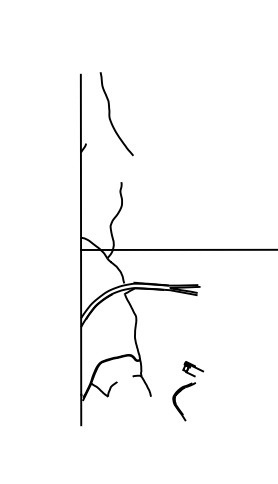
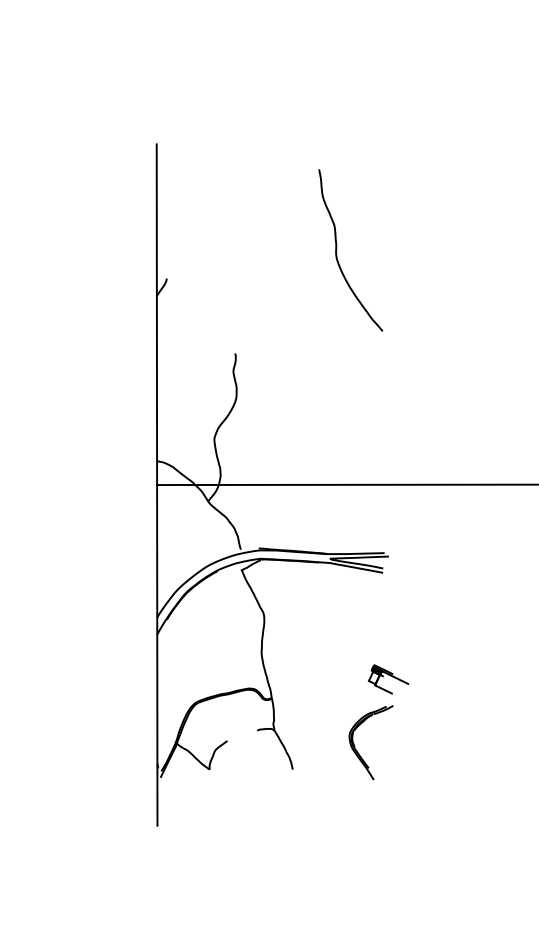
curve: (110, 114) -> (338, 251), moved
part: (187, 391) -> (377, 722), moved

